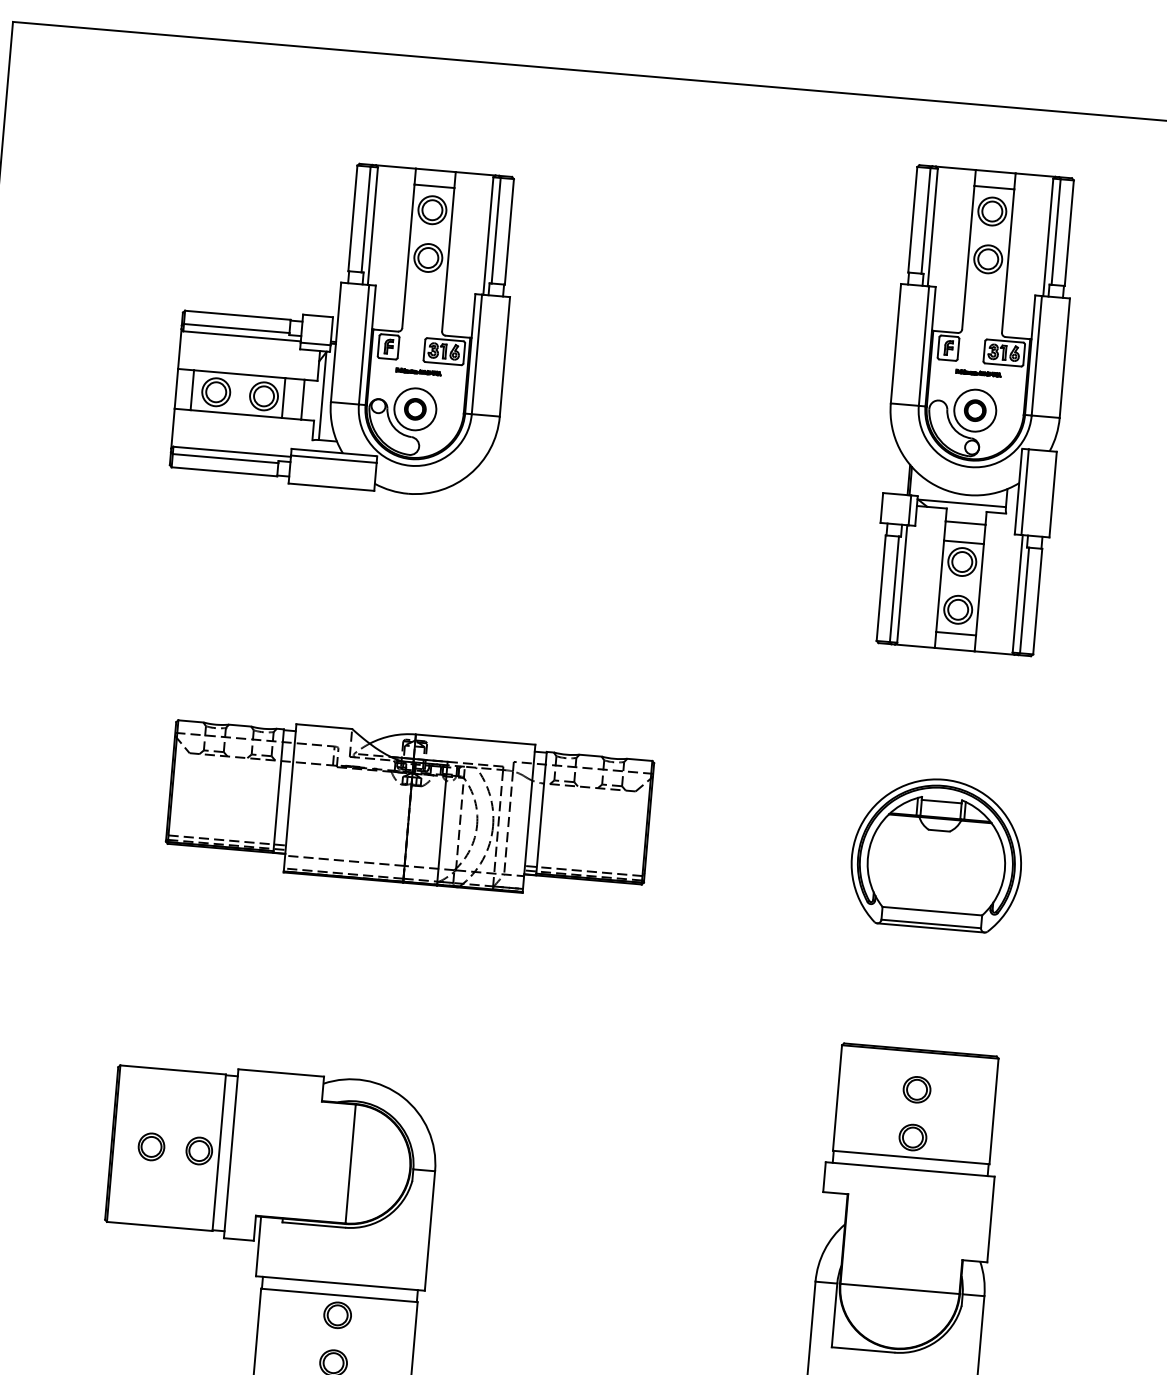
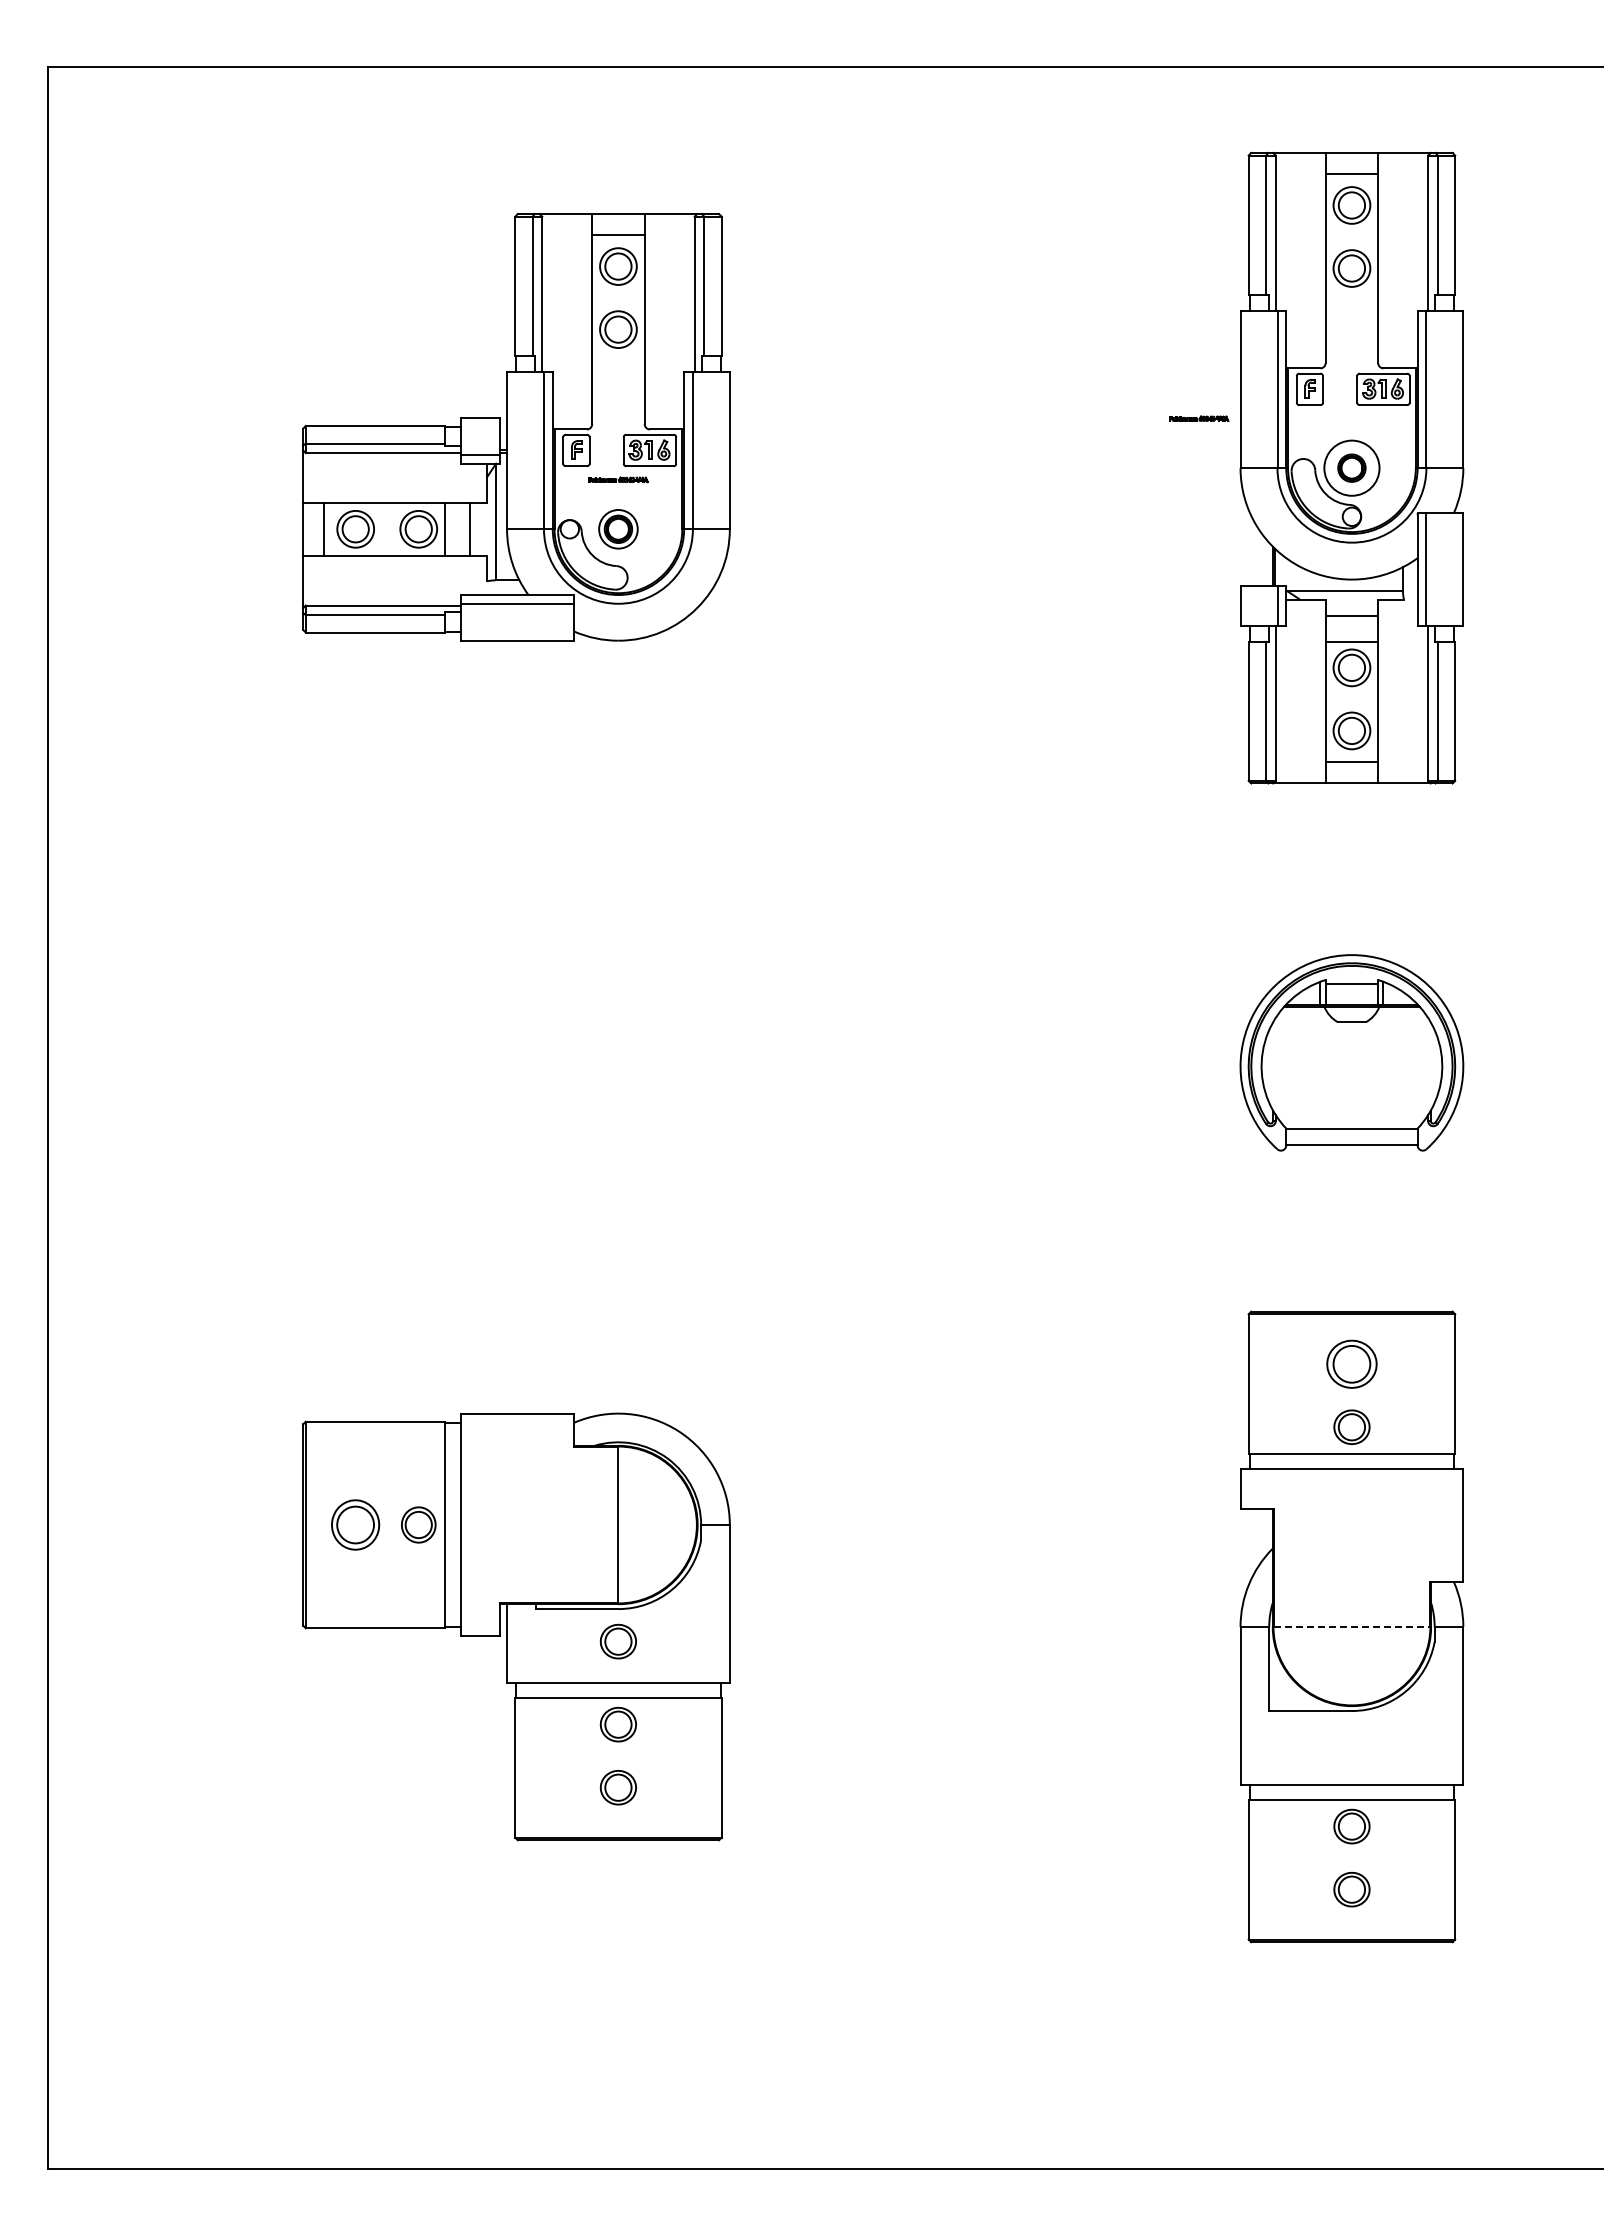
part: (978, 373) -> (1199, 418), moved
circle: (415, 408) -> (618, 528), size x0.7
part: (409, 808) -> (655, 1052), removed
line: (930, 927) -> (1351, 1150), removed
part: (916, 1089) -> (1351, 1363), size x1.4
part: (151, 1146) -> (355, 1524), size x1.4
part: (342, 1252) -> (617, 1641), added
line: (900, 1288) -> (1352, 1626), solid -> dashed

